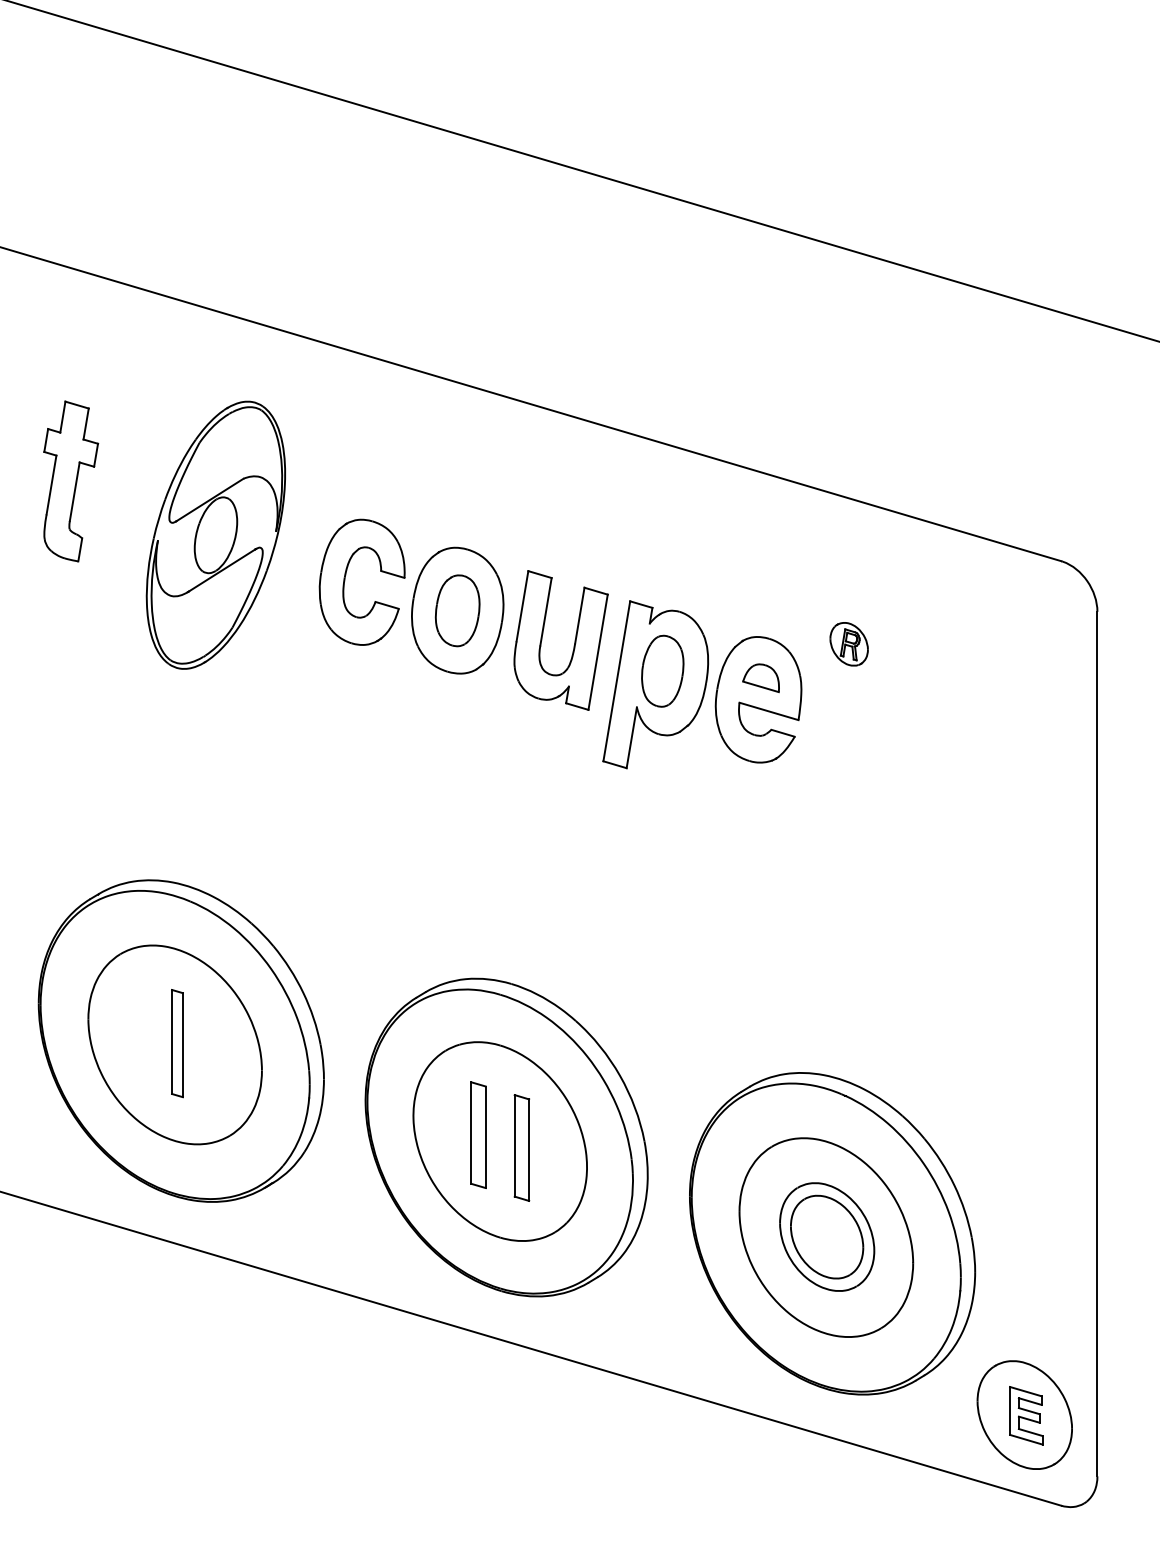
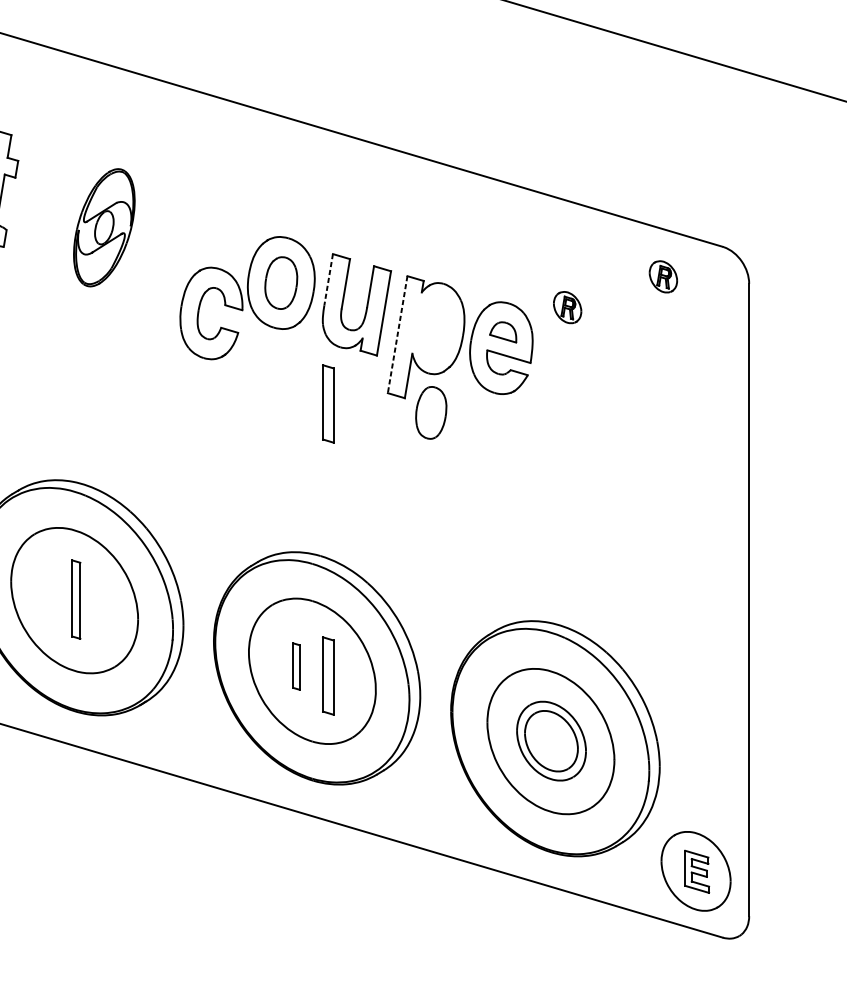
part: (215, 534) -> (104, 227), size x0.6
part: (345, 581) -> (199, 312), moved
part: (979, 602) -> (662, 277), added
line: (522, 606) -> (328, 279), solid -> dashed
part: (662, 670) -> (431, 412), moved
line: (616, 681) -> (397, 334), solid -> dashed
part: (521, 775) -> (327, 403), added
part: (478, 1134) -> (296, 666), size x0.6

